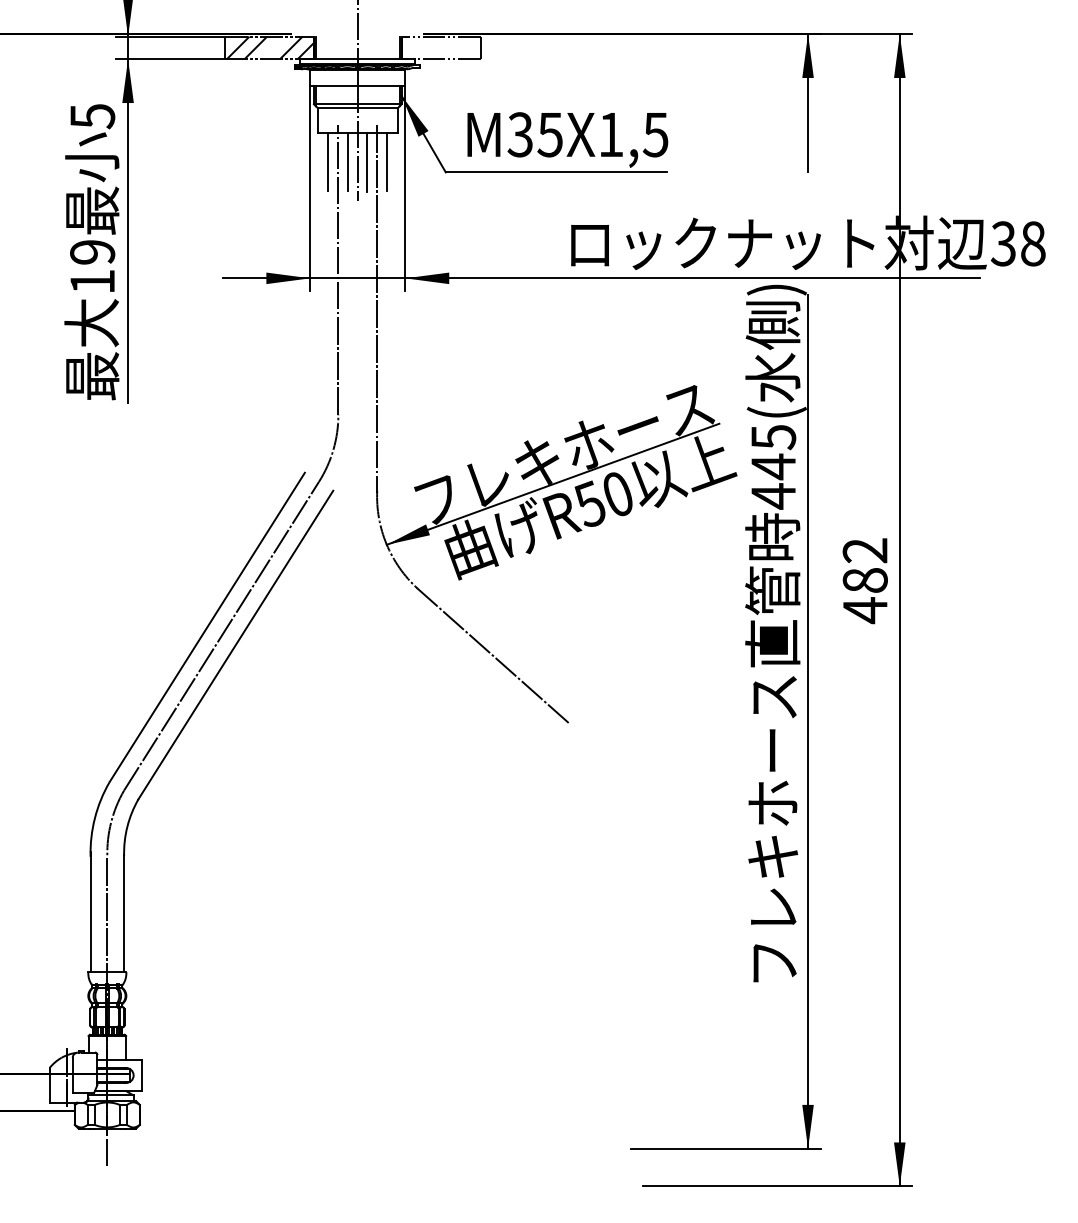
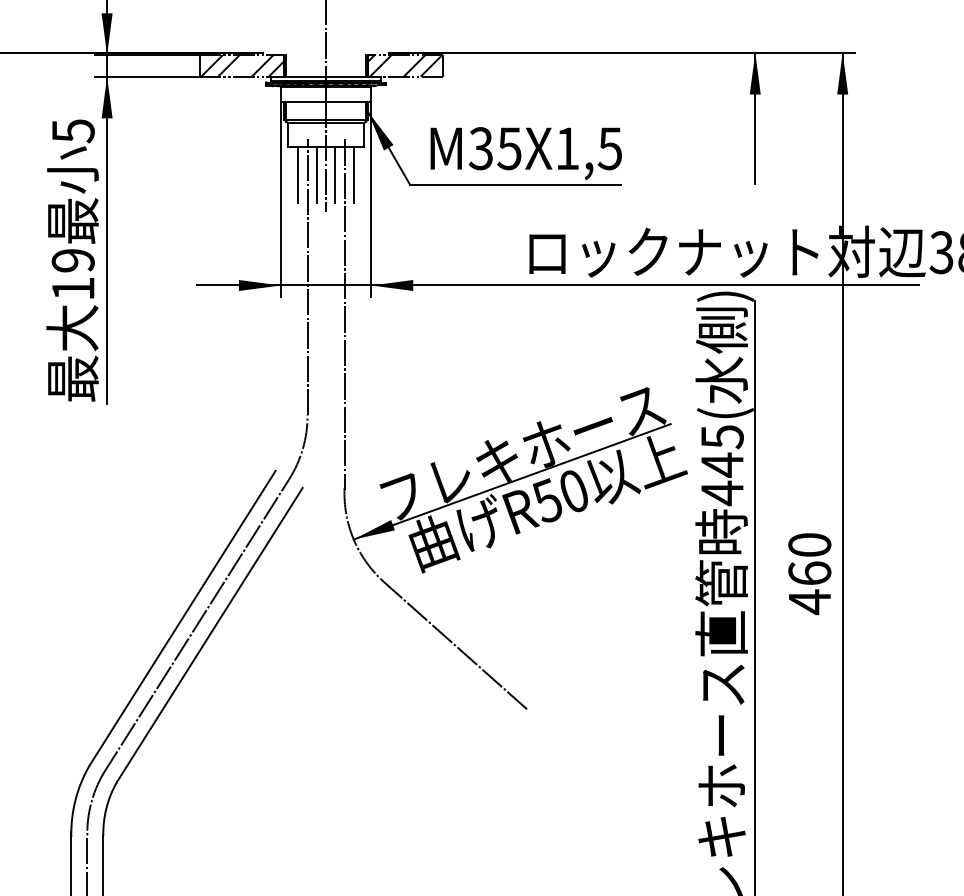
hatch: (440, 47) -> (404, 65), added
text: (864, 565) -> (809, 559), 482 -> 460

